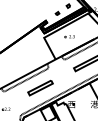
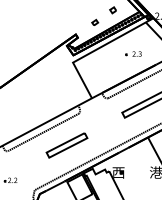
part: (69, 36) -> (132, 53), moved

